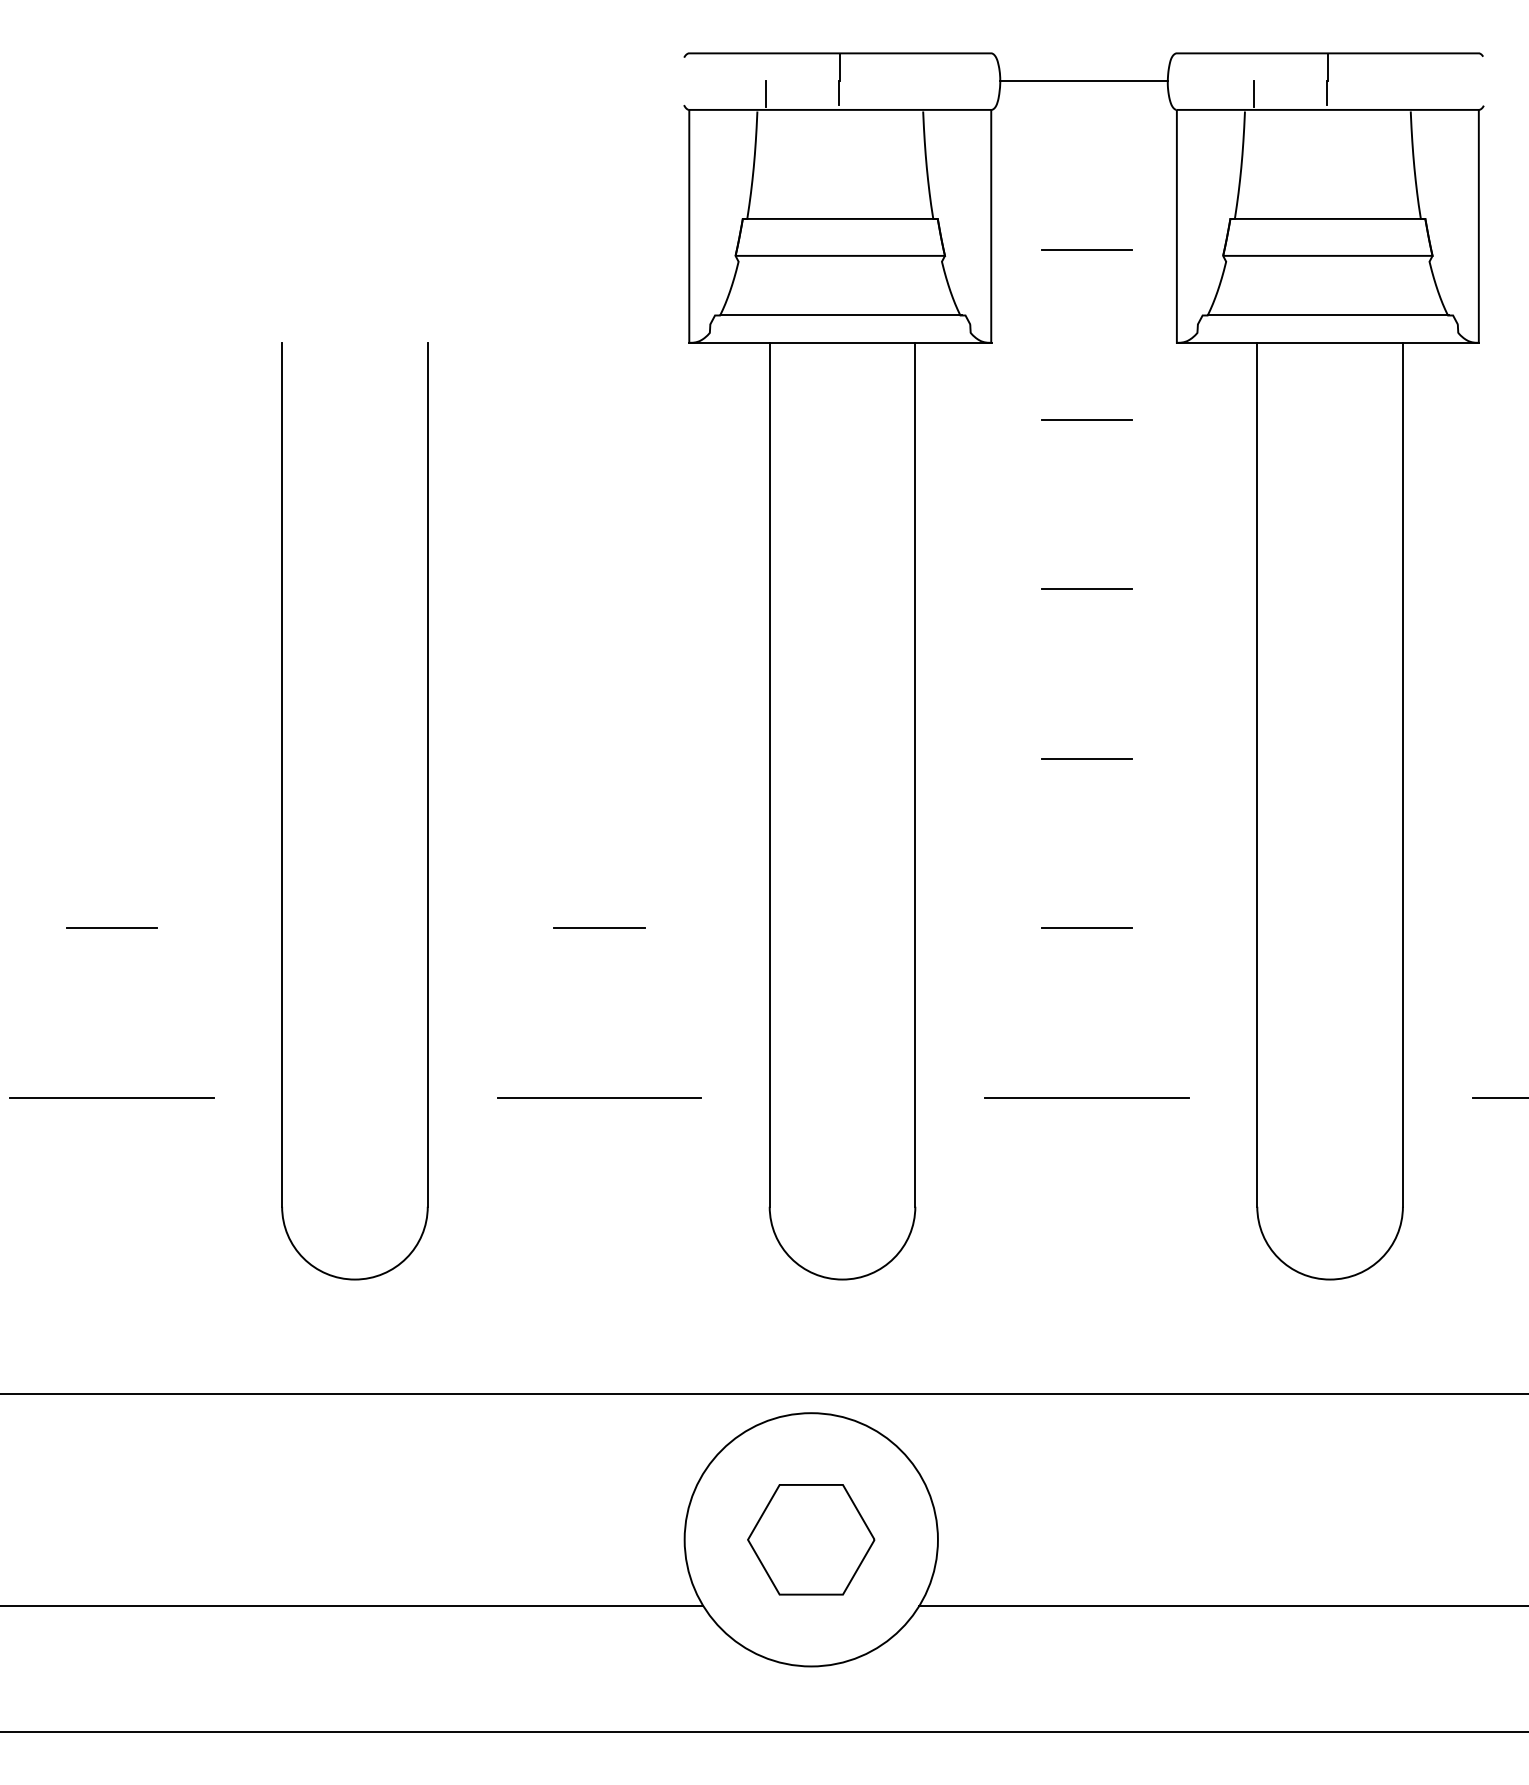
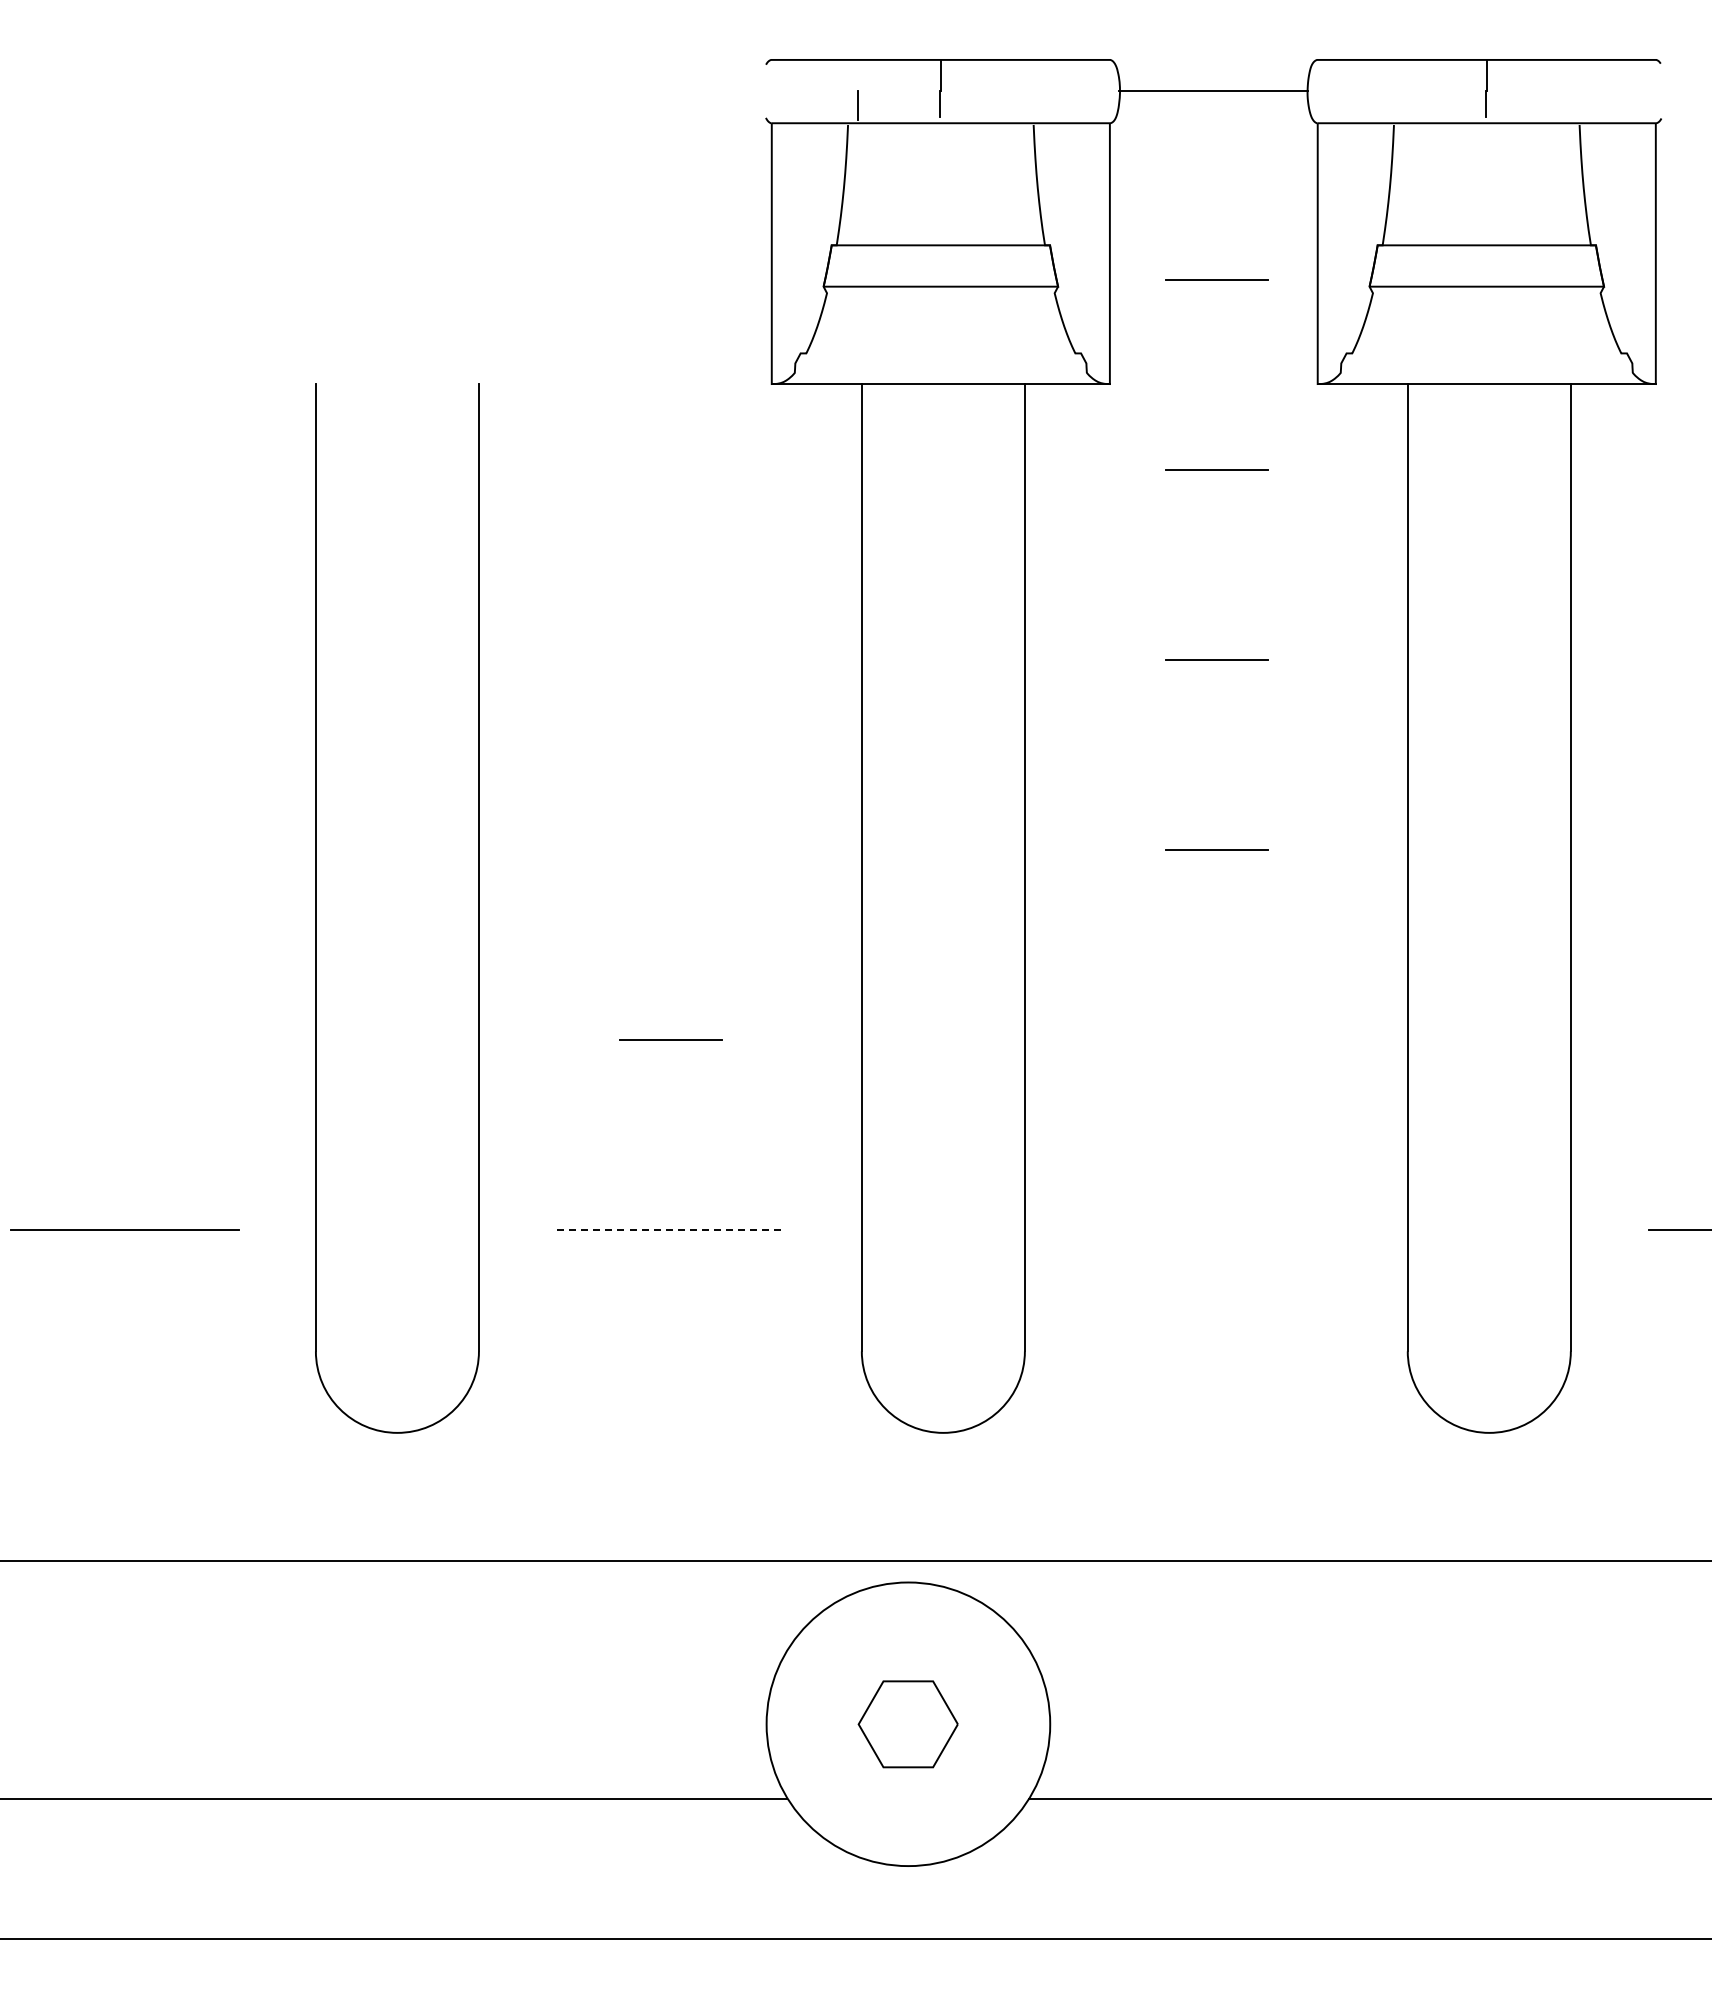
line: (1254, 94) -> (1404, 105), removed
line: (840, 315) -> (941, 353), removed
line: (1328, 315) -> (1487, 353), removed
line: (111, 928) -> (124, 1039), removed
line: (1086, 928) -> (1216, 1039), removed
line: (599, 1097) -> (671, 1229), solid -> dashed
line: (1086, 1097) -> (1216, 1229), removed
part: (810, 1539) -> (907, 1724), size x0.7

